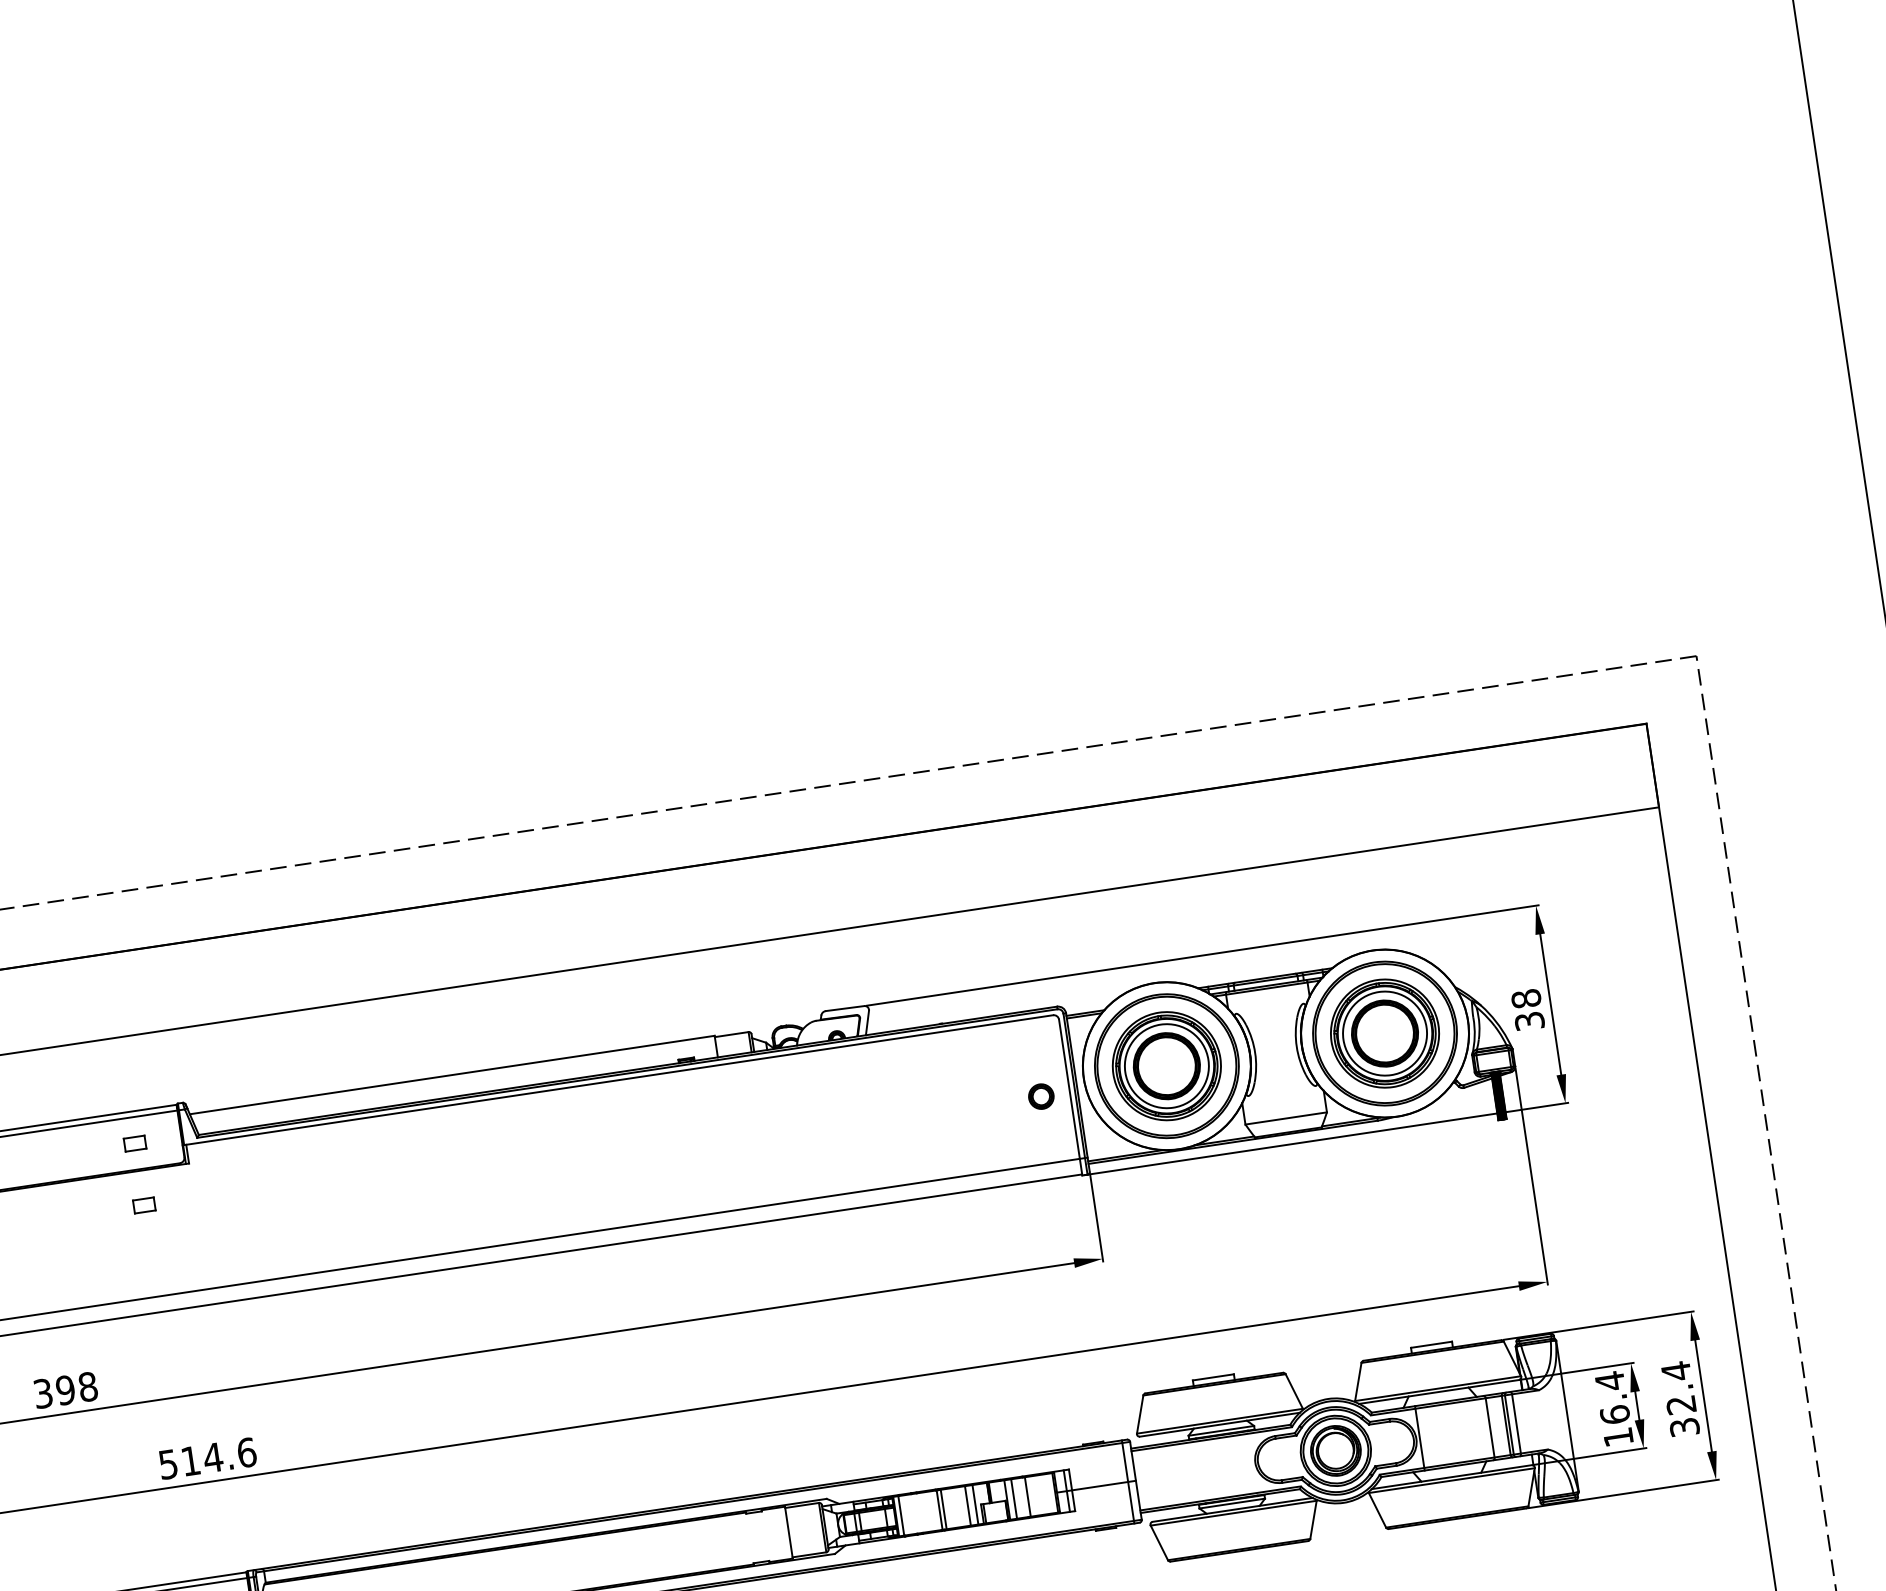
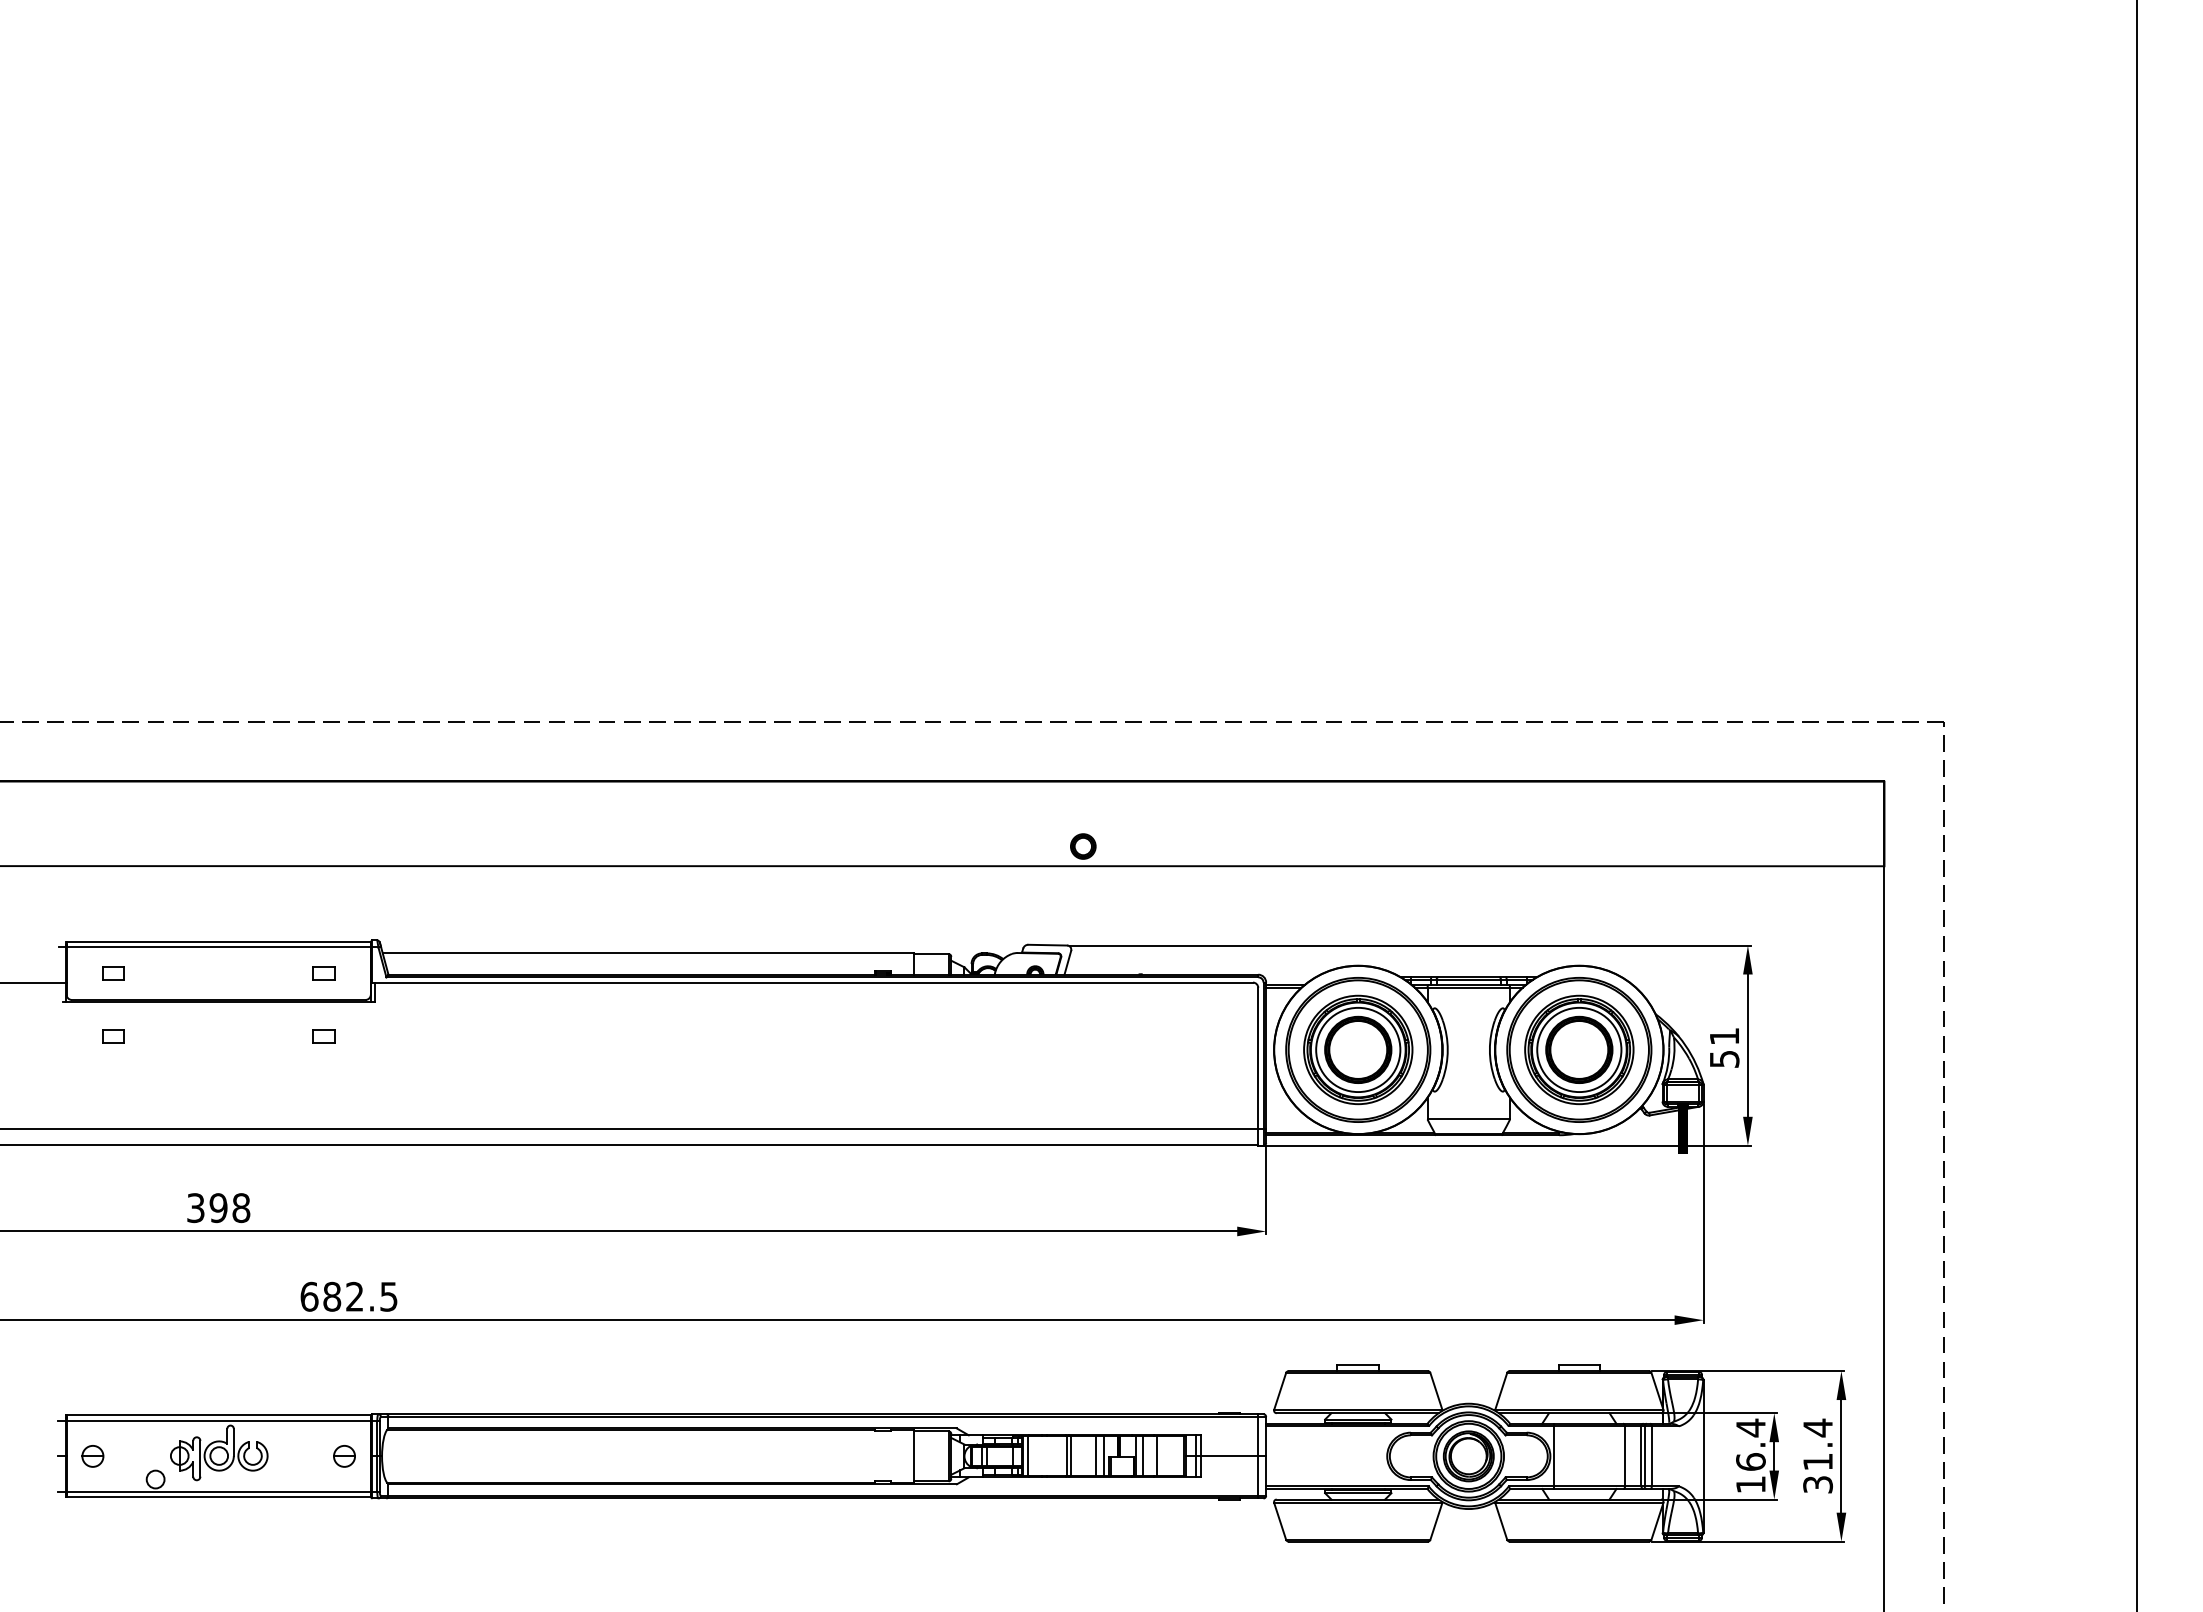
text: (1527, 1009) -> (1724, 1047), 38 -> 51
part: (1041, 1096) -> (1083, 846), moved
text: (1680, 1405) -> (1817, 1462), 32.4 -> 31.4
text: (207, 1458) -> (349, 1296), 514.6 -> 682.5

